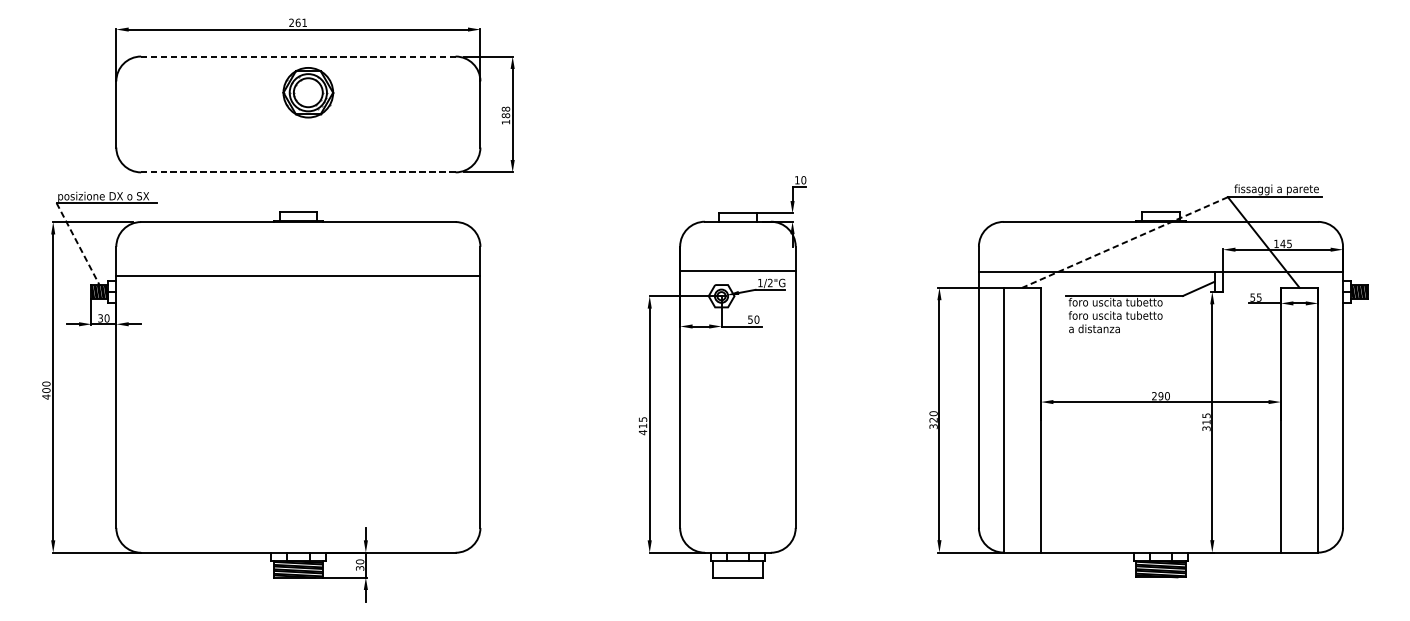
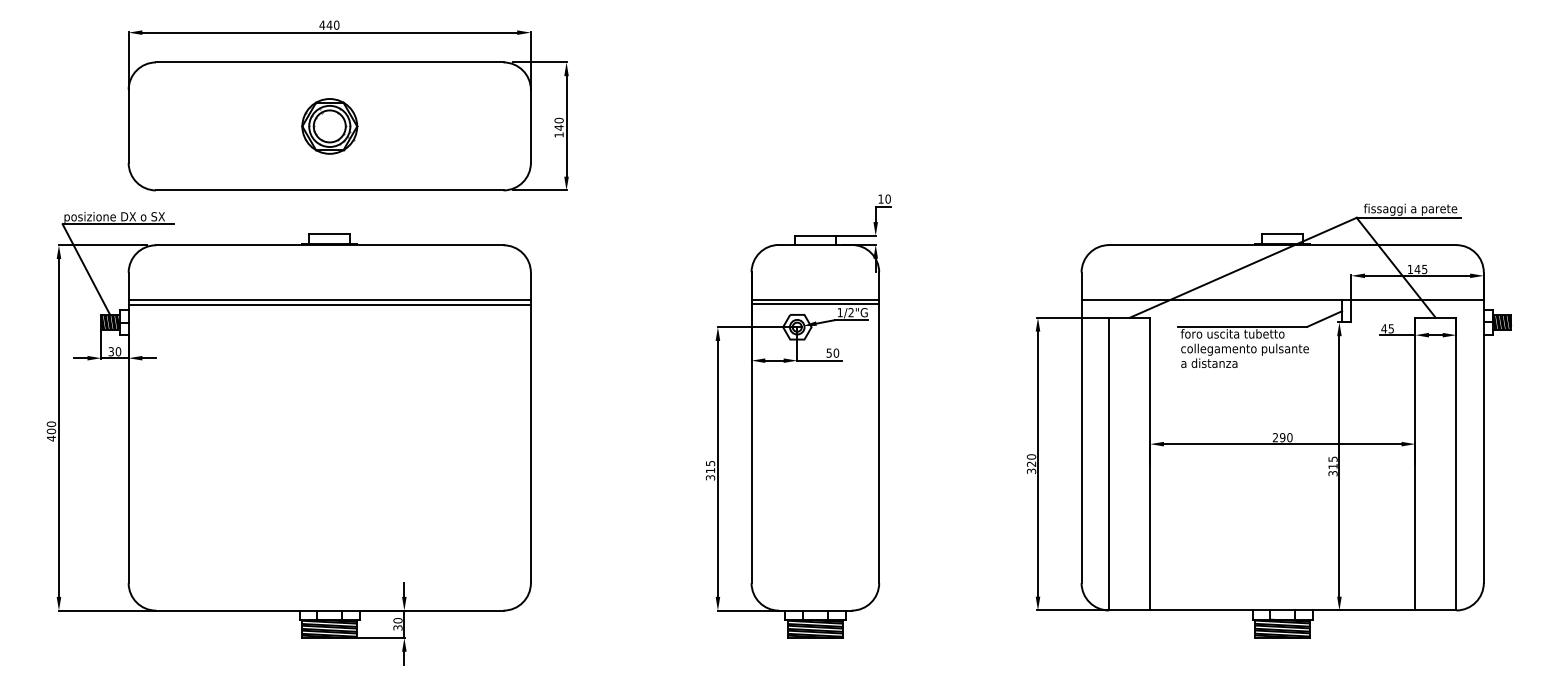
text: (298, 22) -> (329, 24), 261 -> 440
line: (298, 56) -> (329, 62), dashed -> solid
part: (308, 92) -> (329, 126), moved
text: (505, 111) -> (558, 123), 188 -> 140
line: (298, 172) -> (329, 190), dashed -> solid
line: (1124, 243) -> (1242, 268), dashed -> solid
line: (78, 244) -> (86, 270), dashed -> solid
line: (298, 272) -> (329, 300), added
line: (738, 275) -> (815, 304), added
text: (1253, 297) -> (1384, 328), 55 -> 45
text: (1126, 316) -> (1244, 349), foro uscita tubetto -> collegamento pulsante
text: (642, 432) -> (710, 477), 415 -> 315
hatch: (737, 568) -> (814, 628), added

